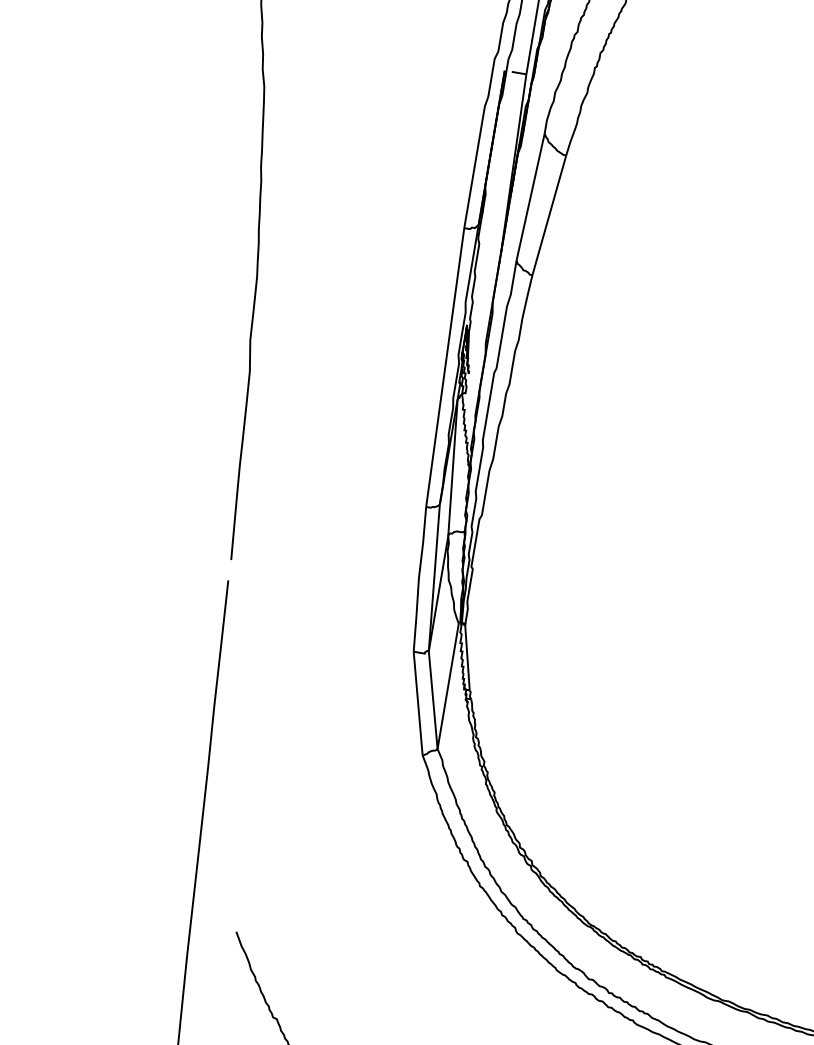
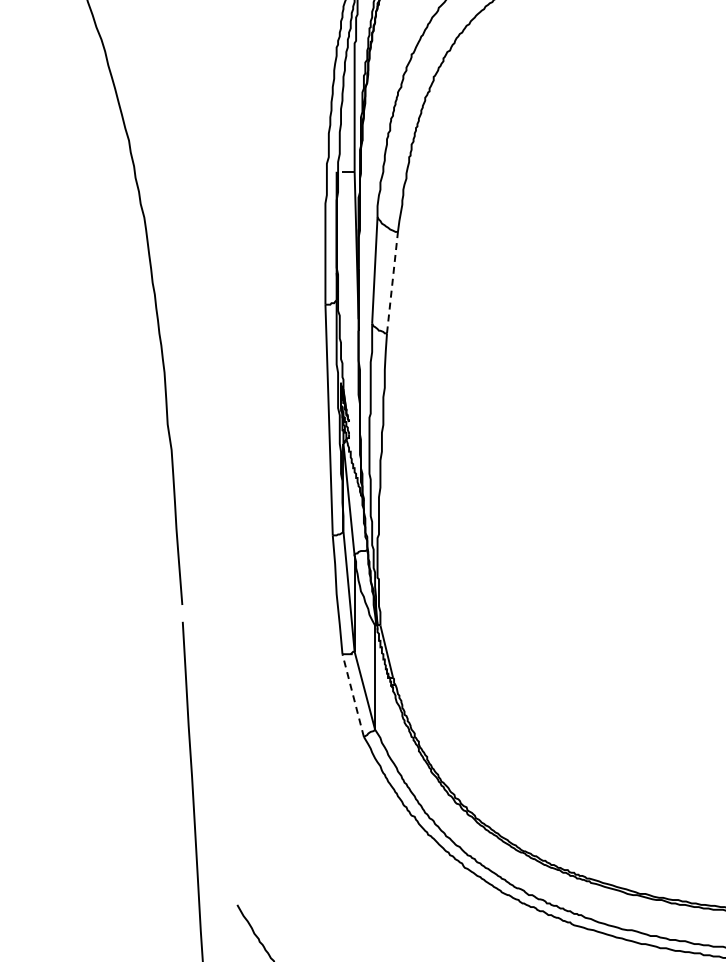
line: (549, 215) -> (392, 282), solid -> dashed
line: (418, 703) -> (353, 695), solid -> dashed

